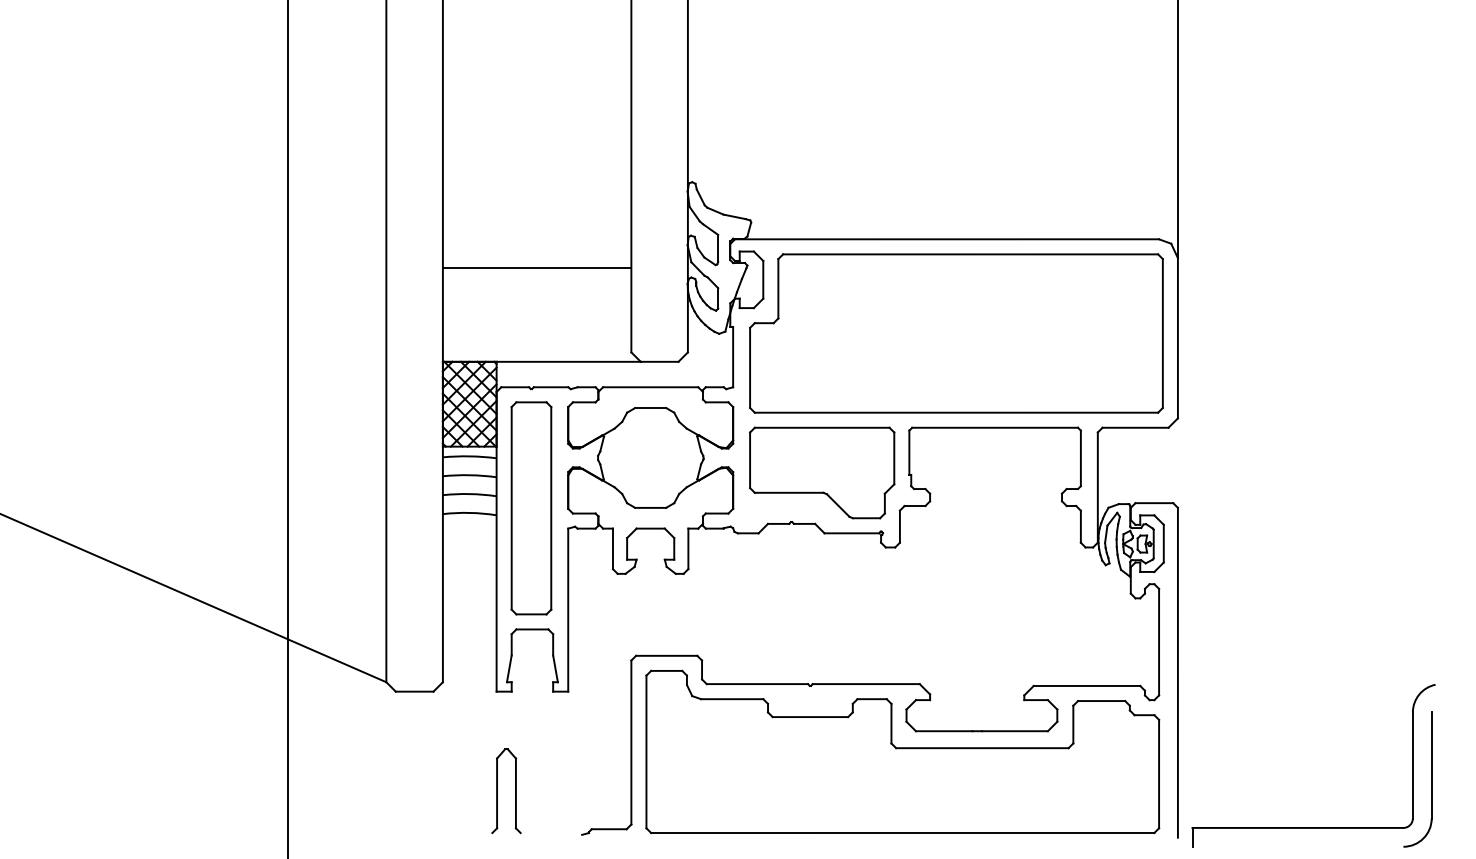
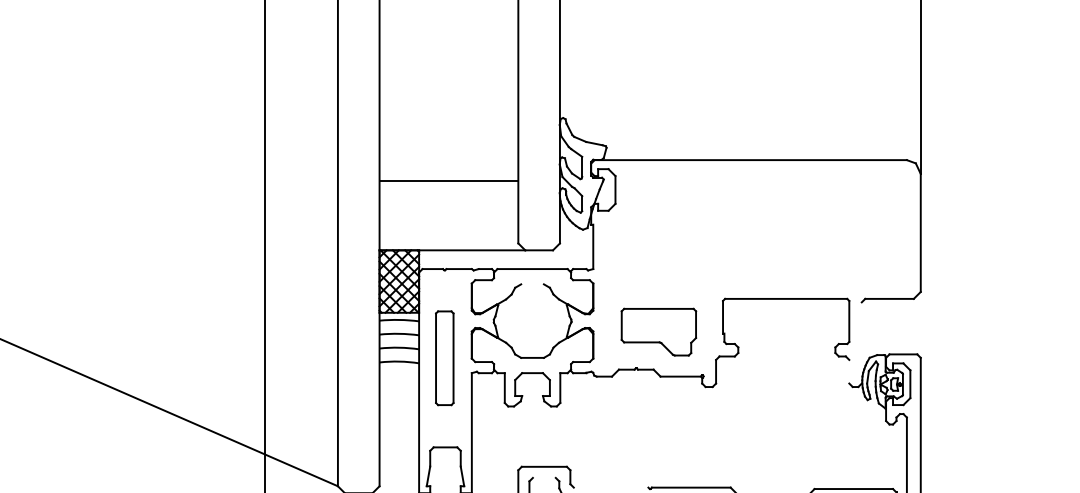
part: (956, 333) -> (757, 229), removed
line: (650, 408) -> (532, 284), removed
part: (822, 472) -> (659, 331), size x0.7
line: (1097, 487) -> (861, 342), removed
part: (531, 508) -> (444, 358), size x0.6
line: (1080, 526) -> (849, 371), removed
line: (666, 670) -> (544, 477), removed
line: (757, 684) -> (611, 487), removed

